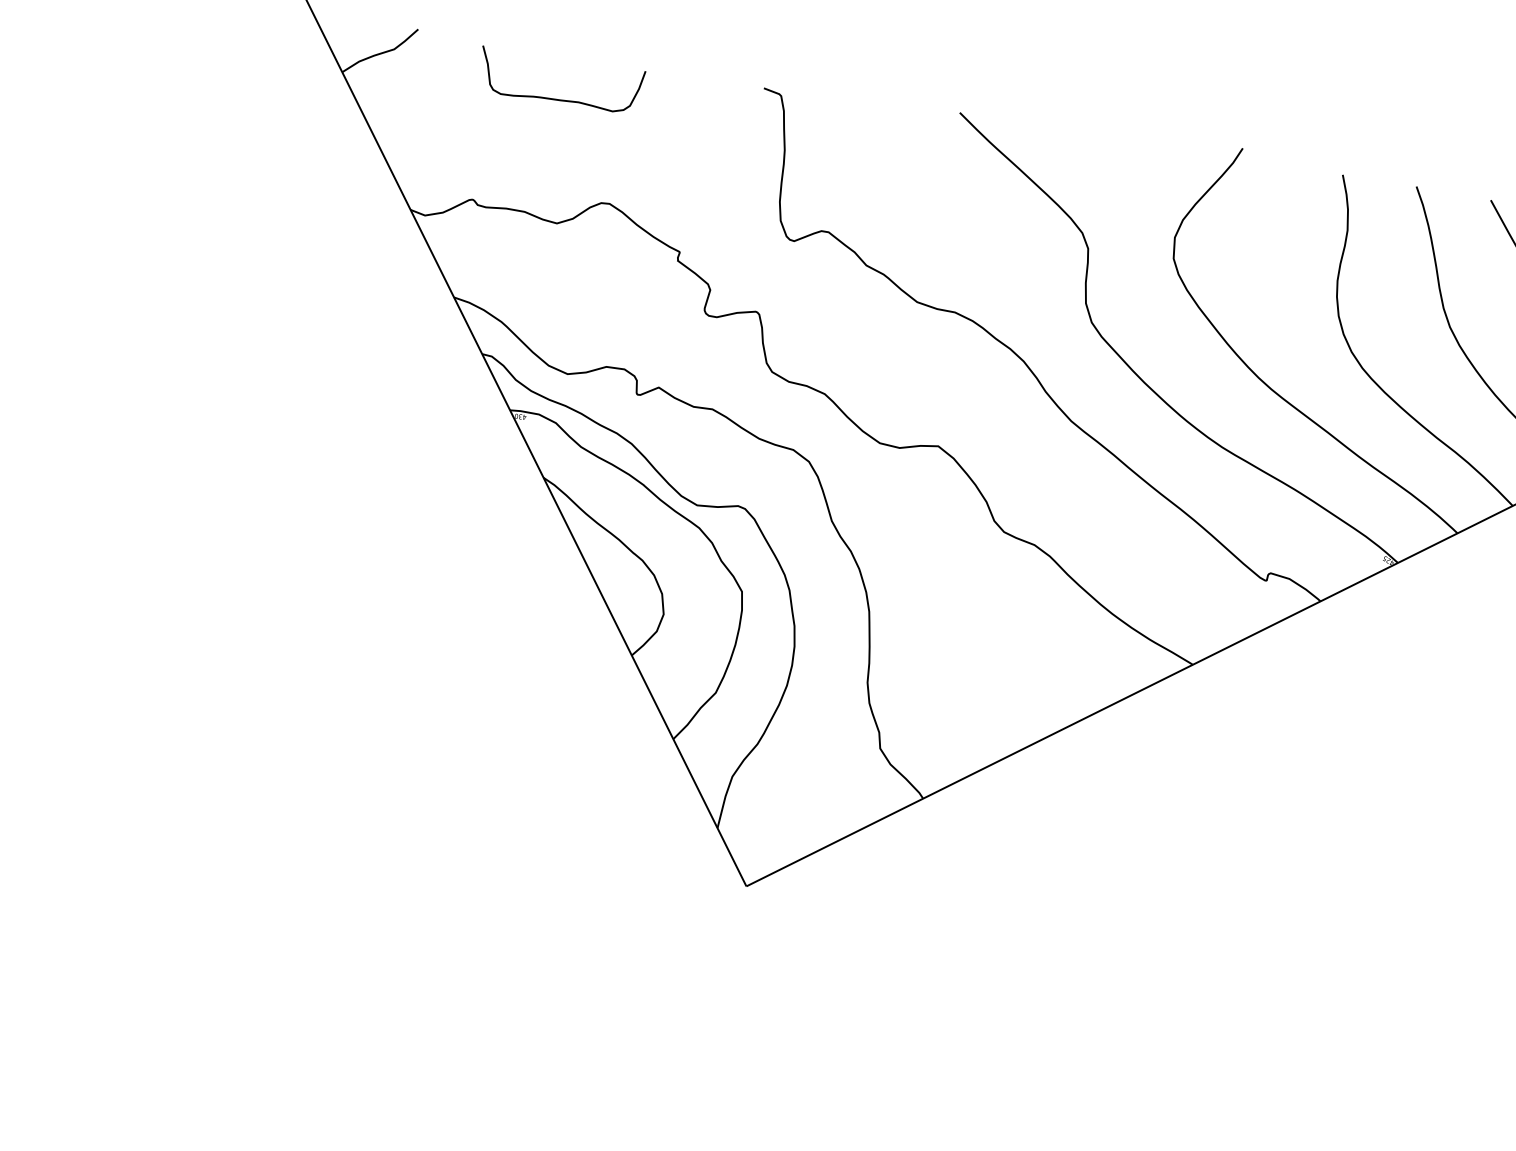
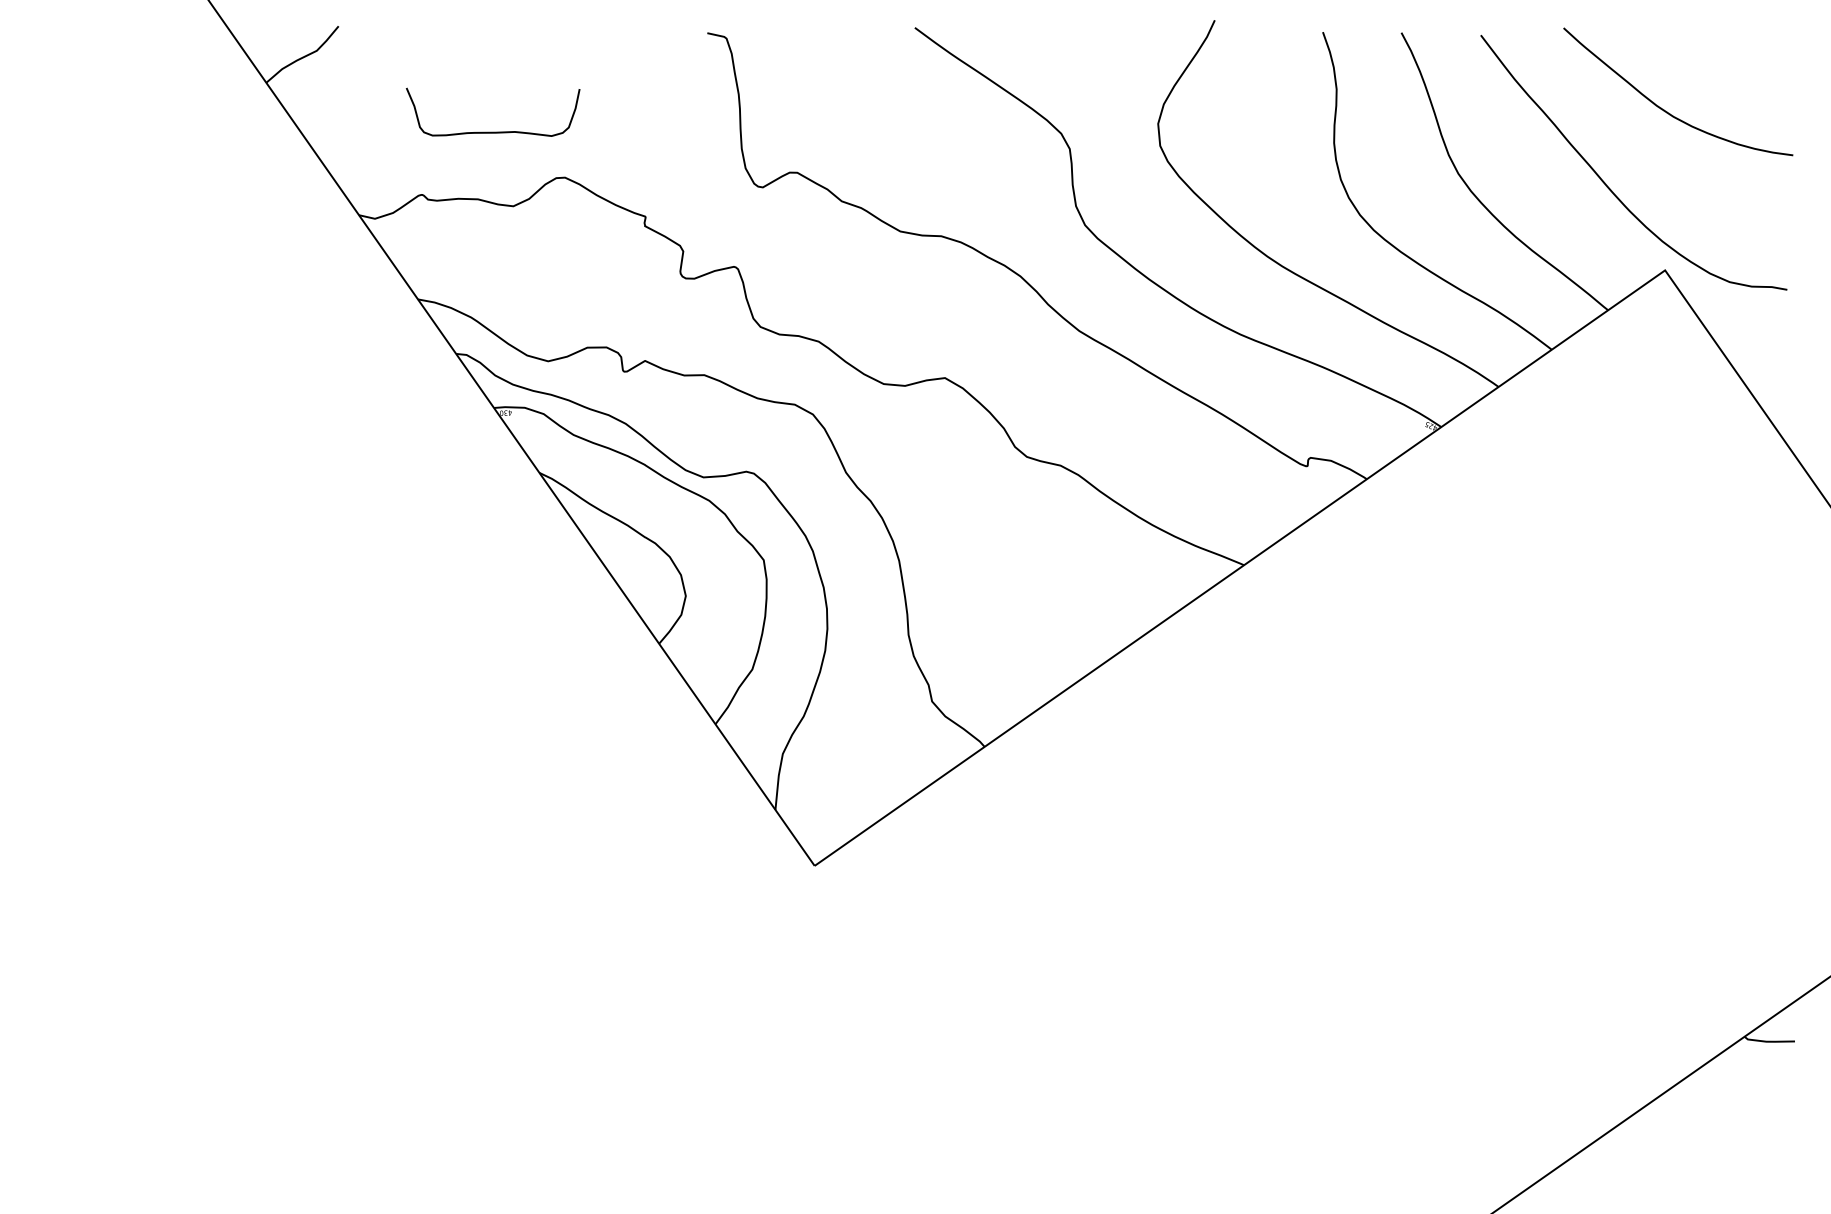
curve: (558, 98) -> (493, 131), moved

